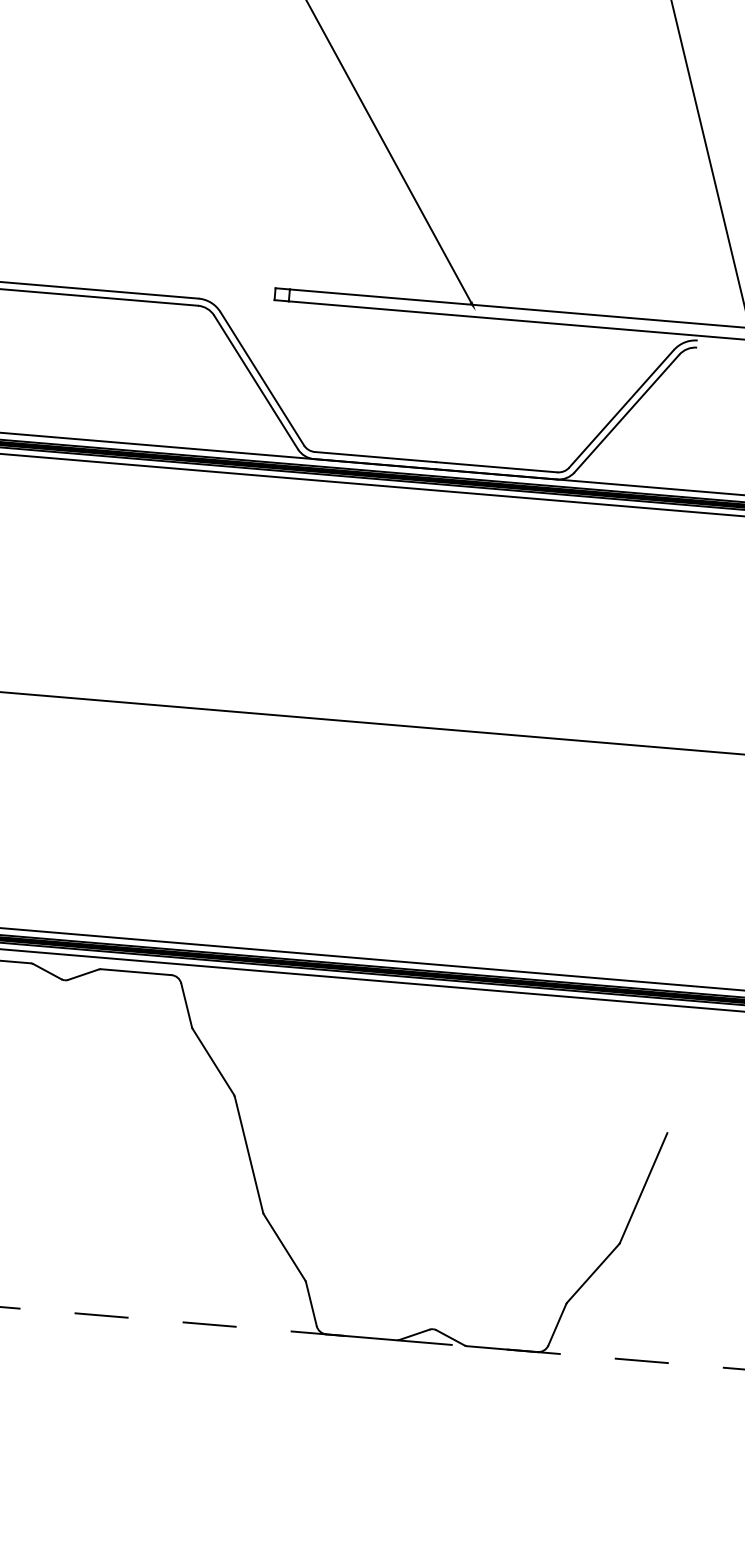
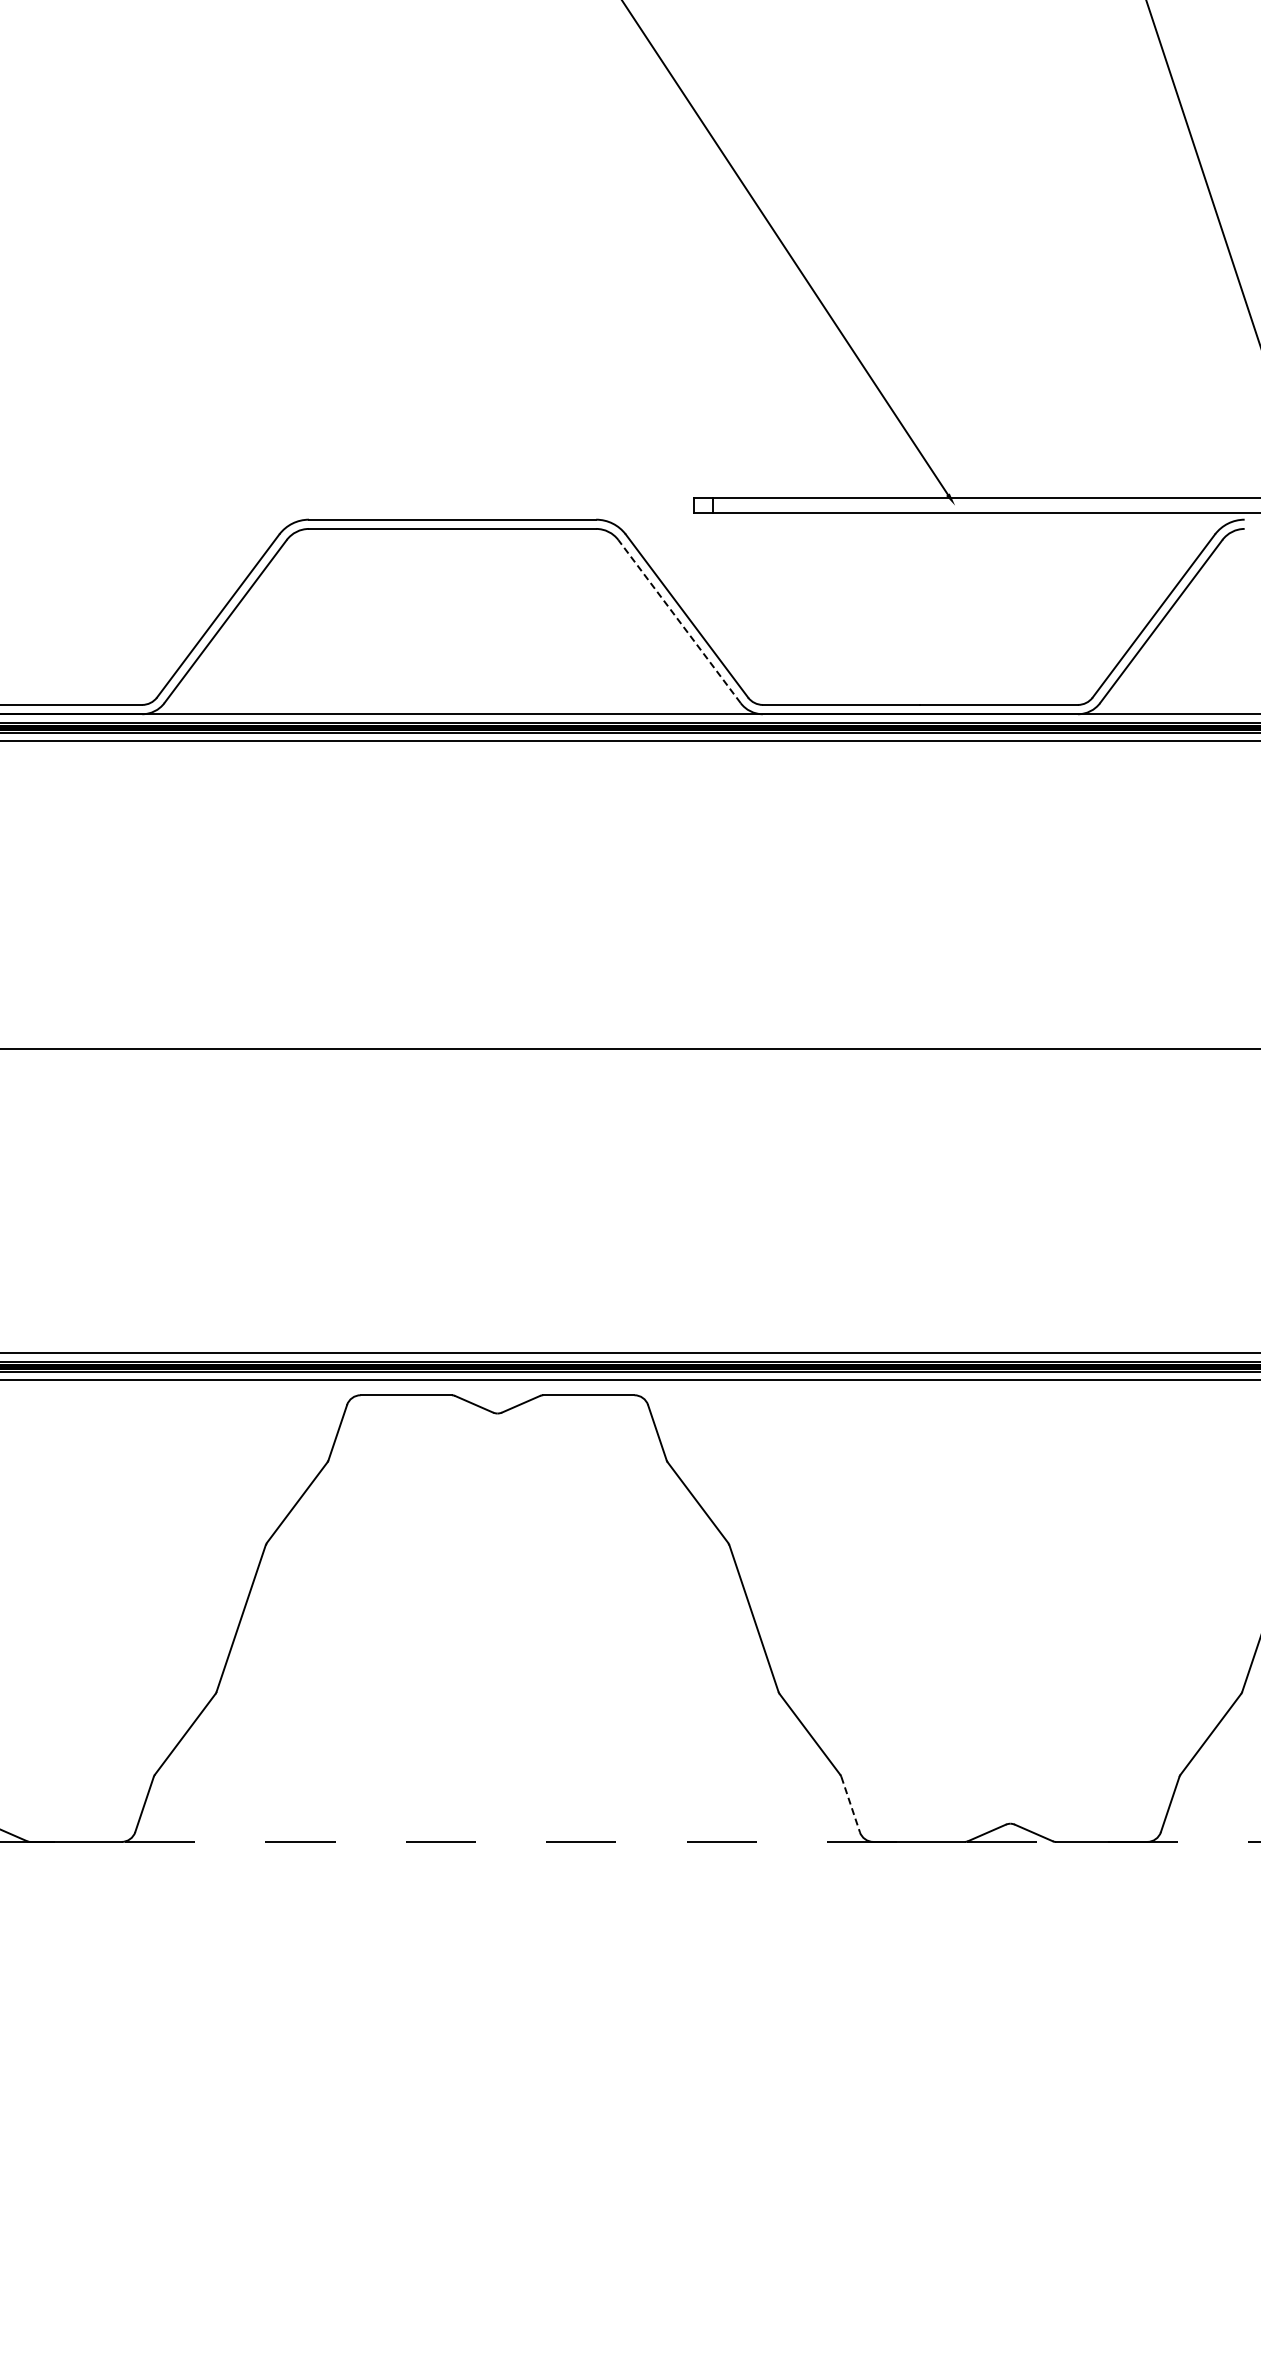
line: (256, 382) -> (679, 621), solid -> dashed
line: (311, 1304) -> (850, 1805), solid -> dashed

